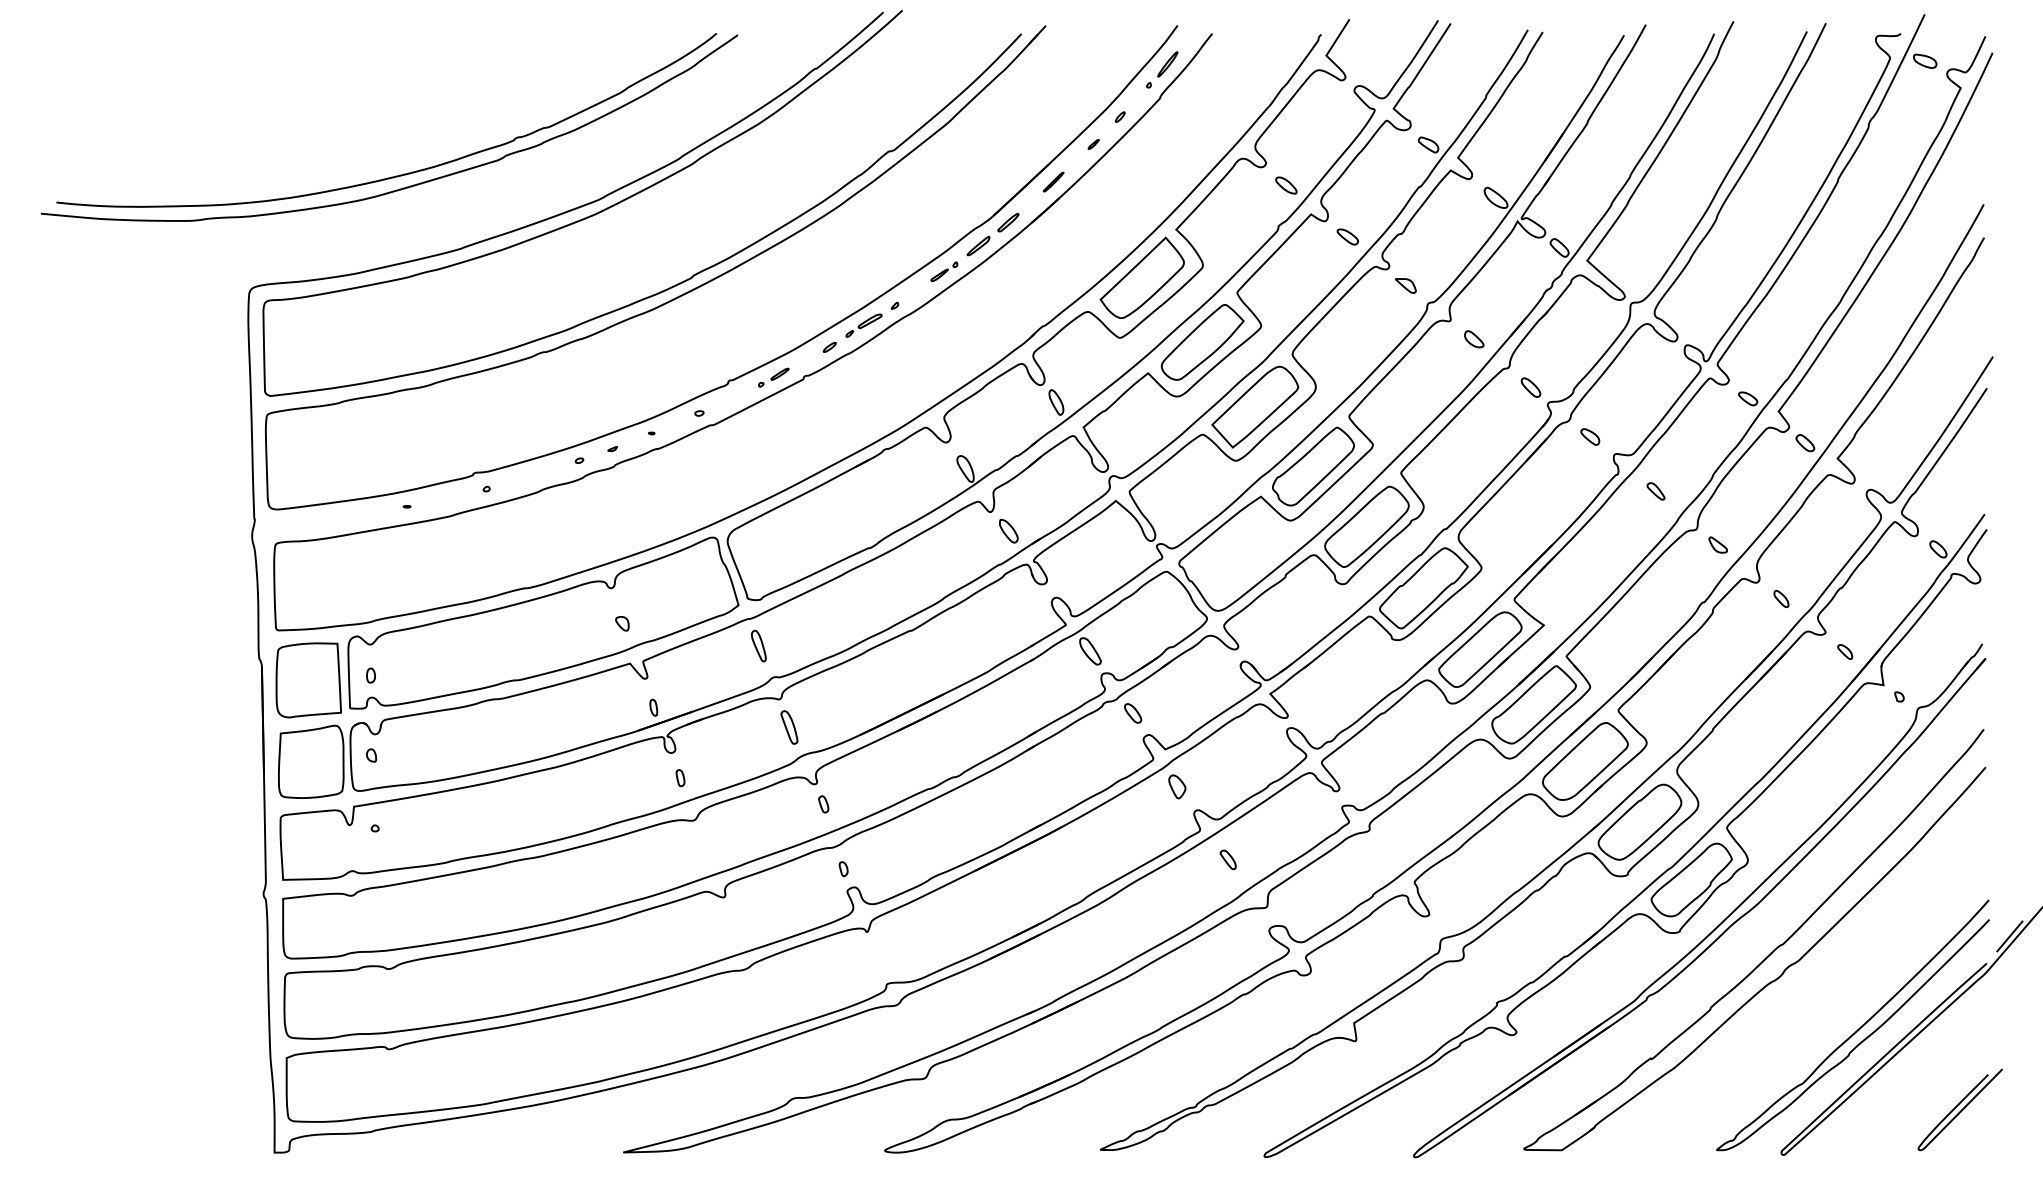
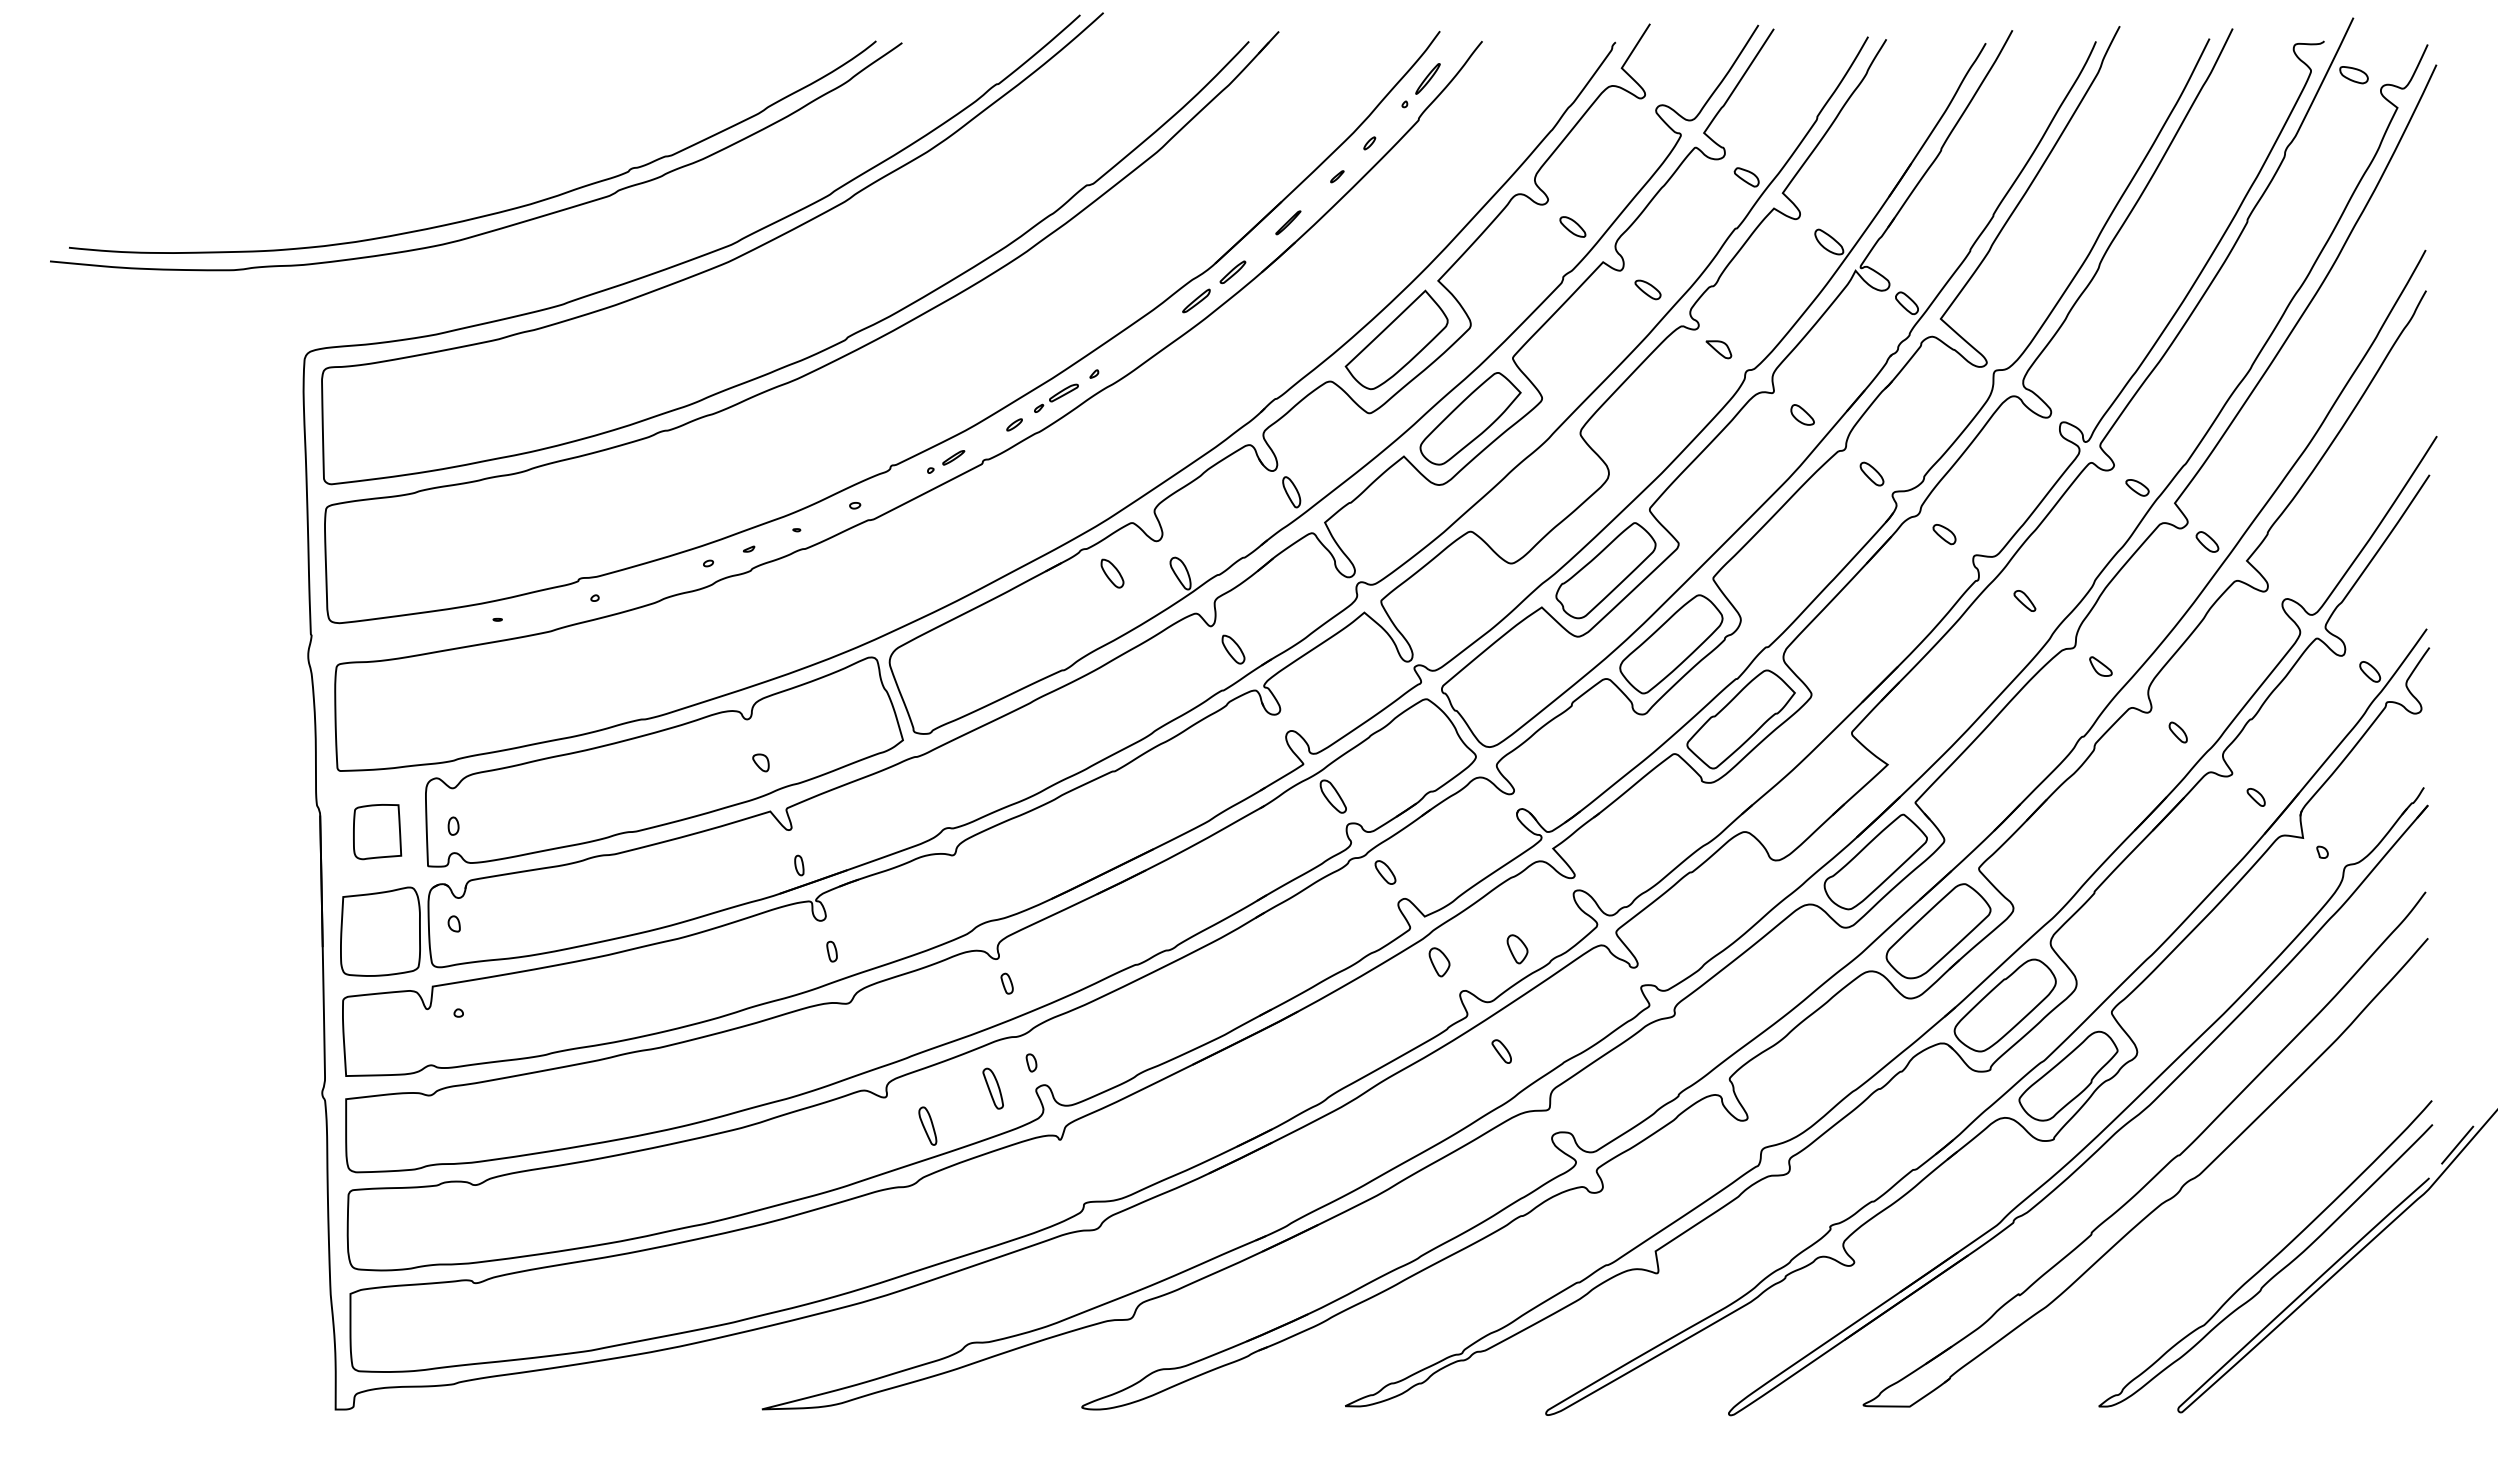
part: (944, 271) -> (1154, 332), removed
part: (1254, 406) -> (1534, 497), removed
part: (909, 468) -> (1112, 573), added
part: (758, 645) -> (927, 1125), moved
part: (1479, 649) -> (1809, 794), removed
part: (308, 679) -> (377, 831), size x0.6
part: (788, 727) -> (992, 1088), moved
part: (1241, 776) -> (1517, 949), added
curve: (1960, 1110) -> (2397, 1357), removed

